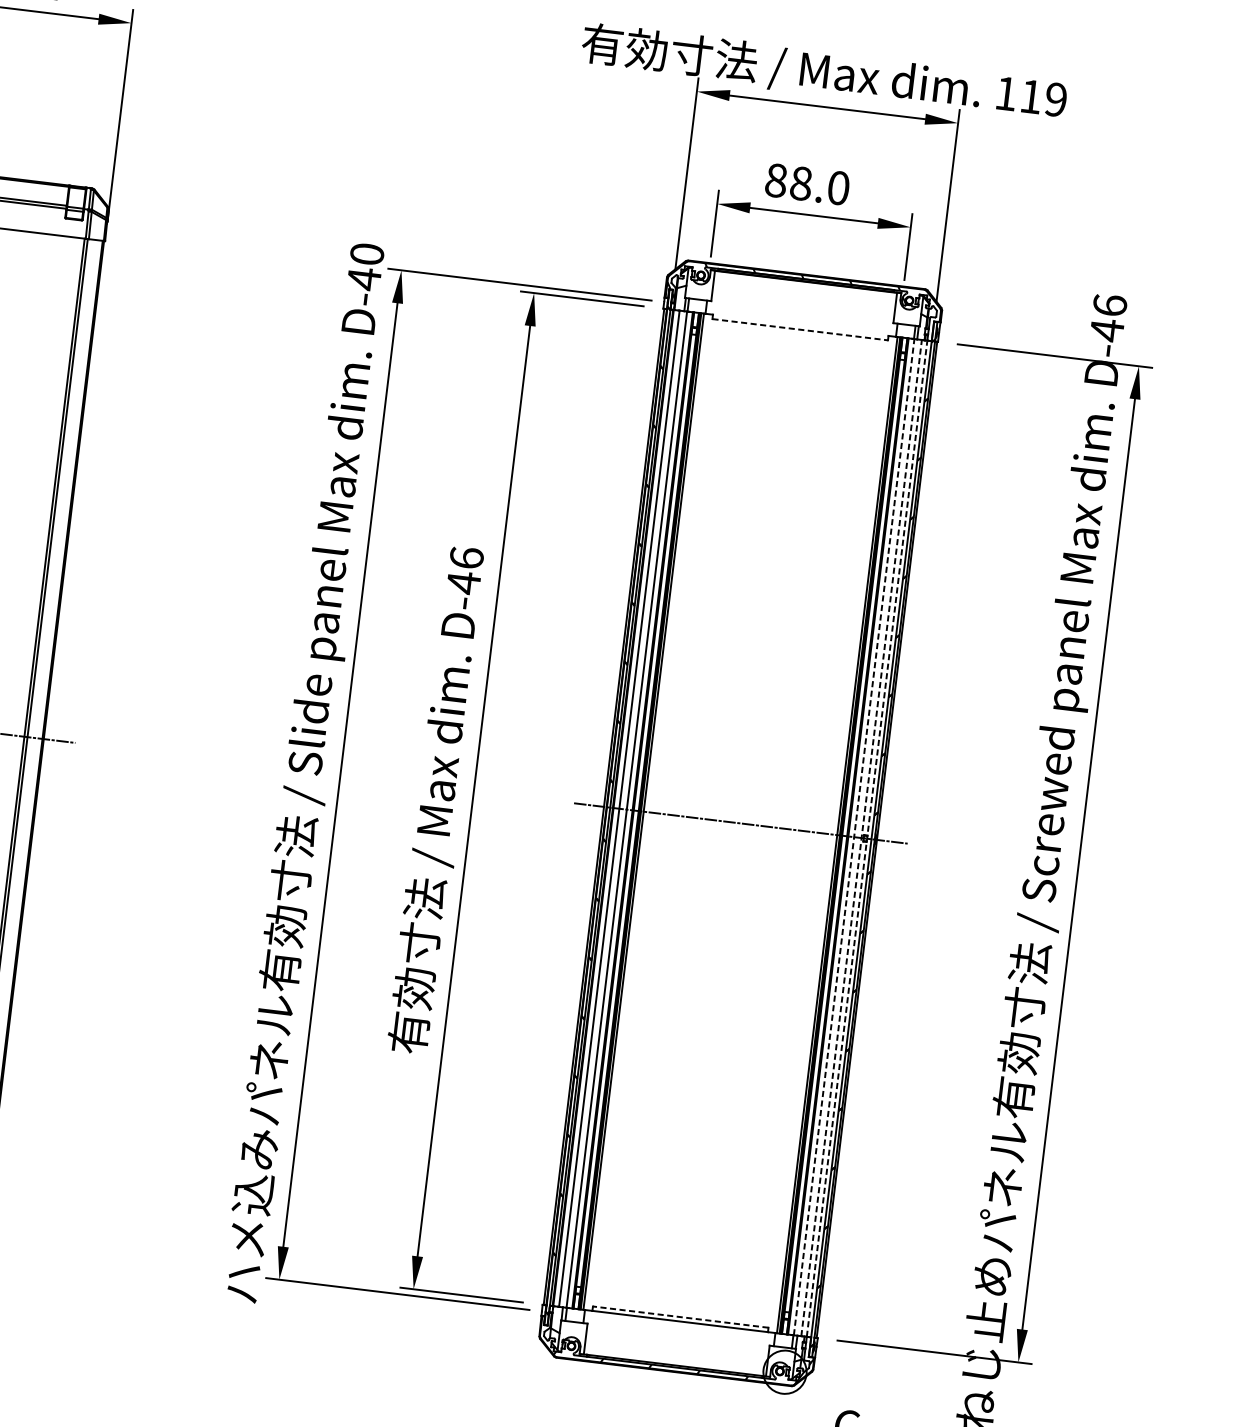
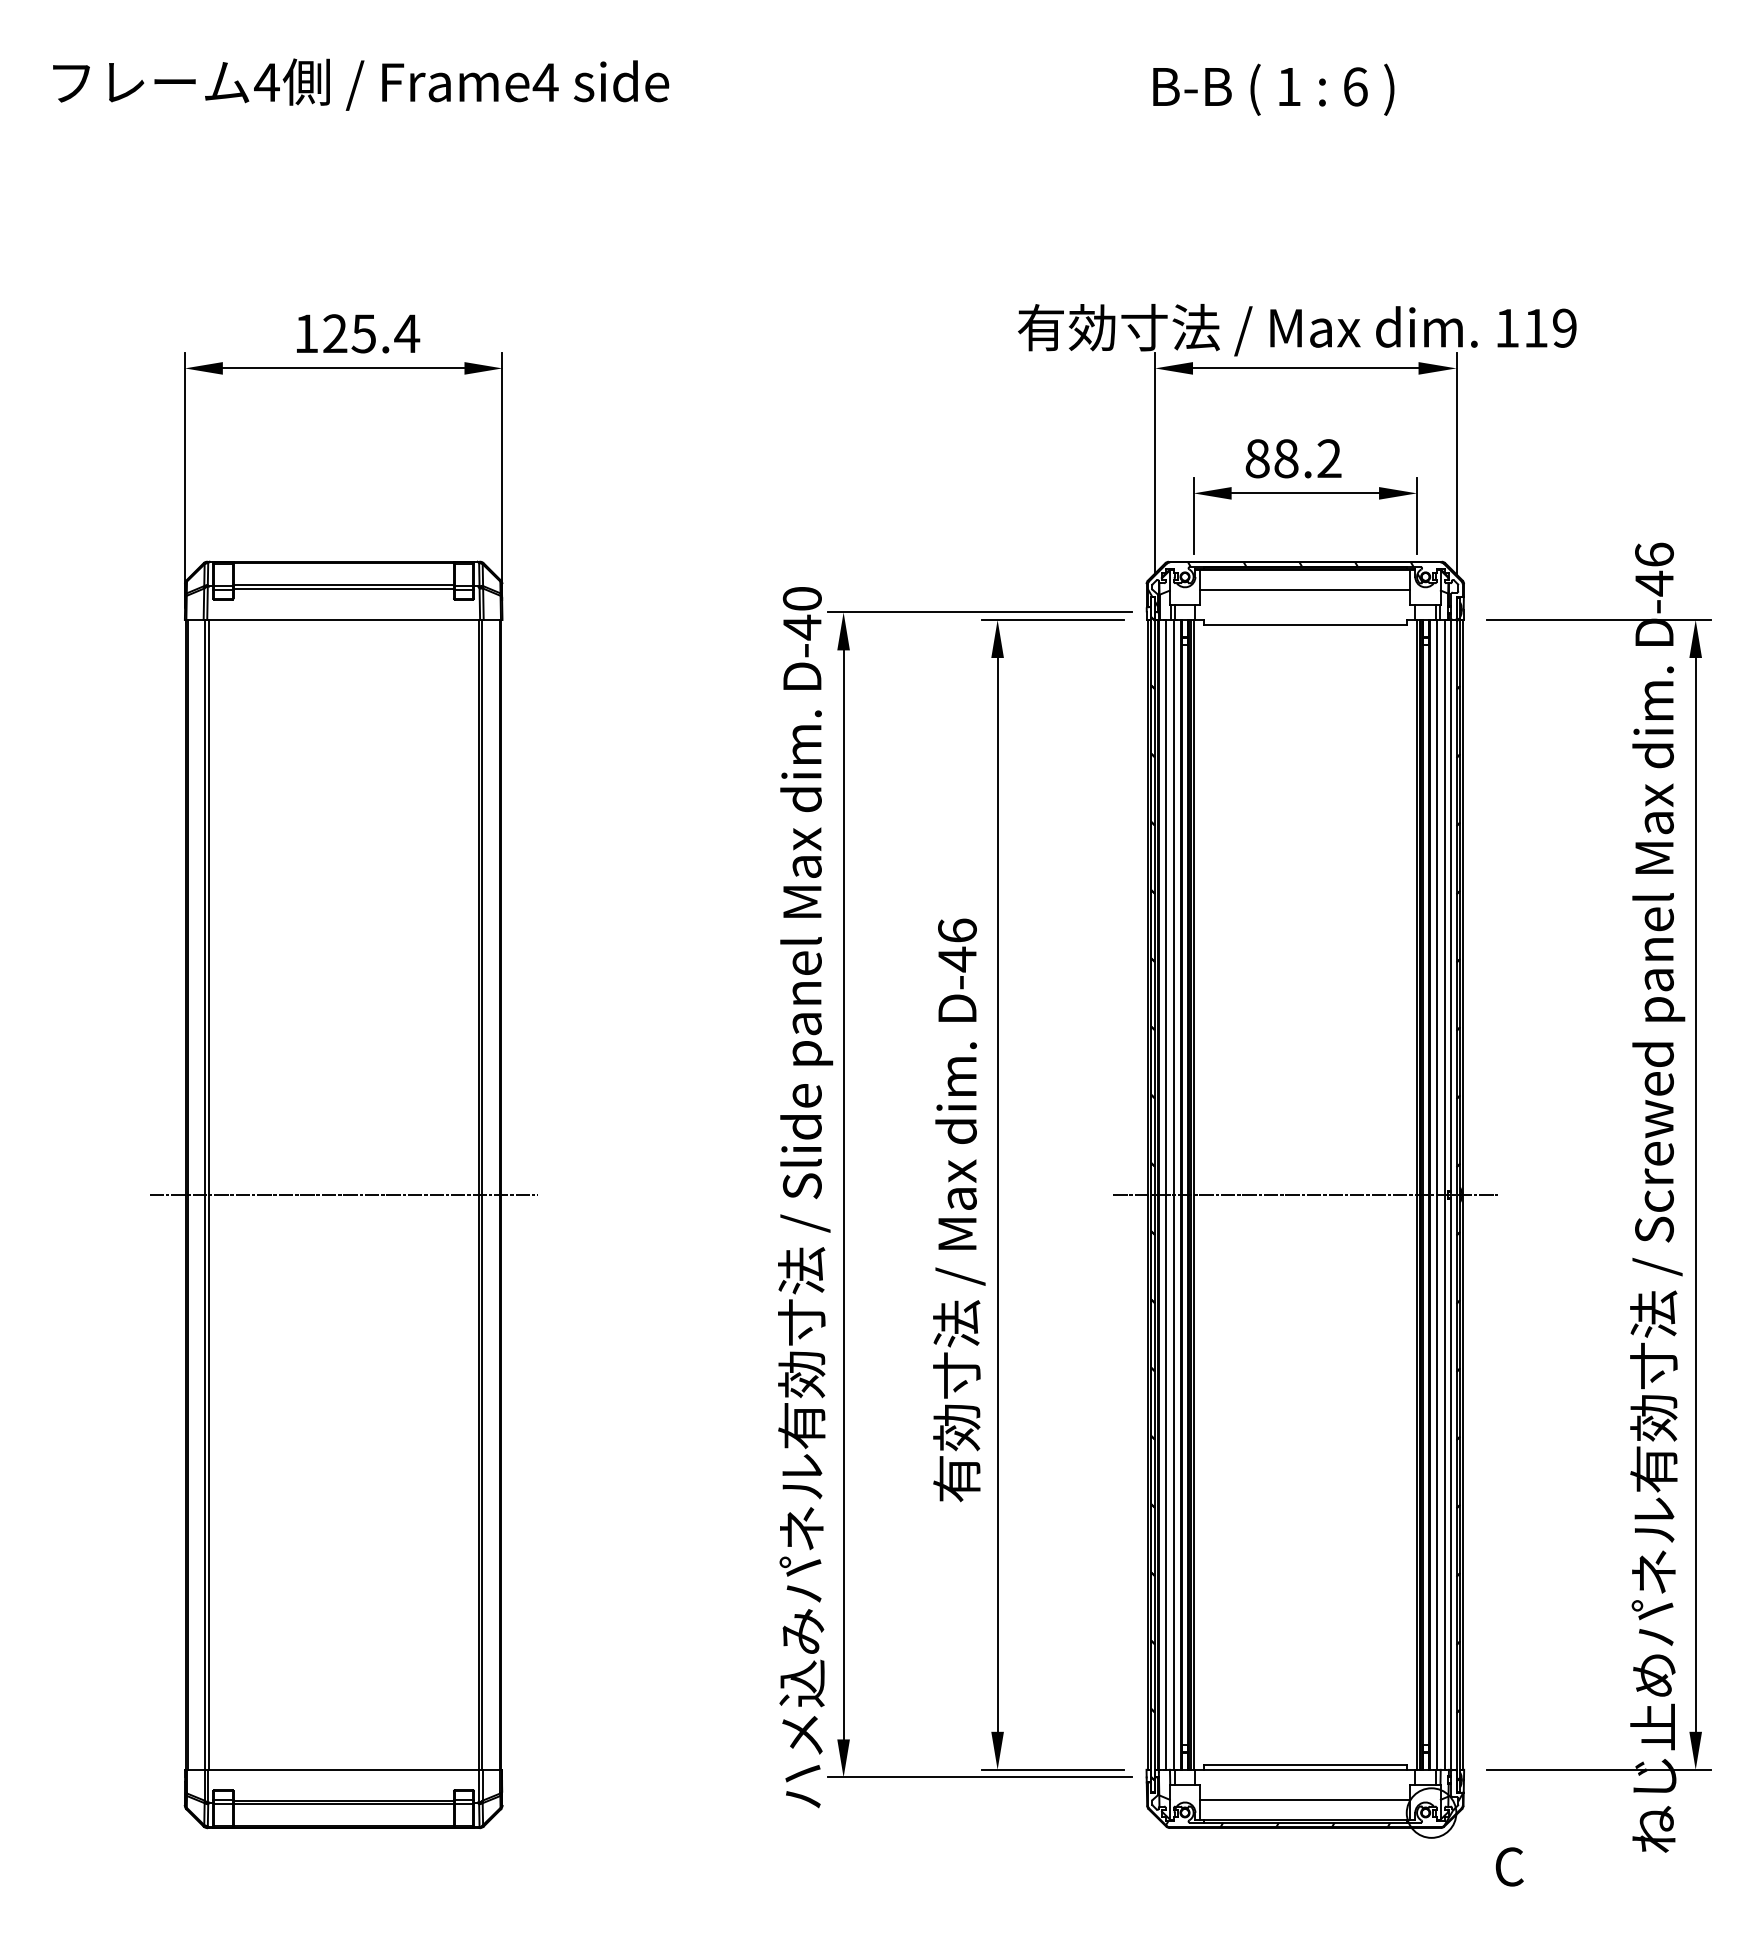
text: (838, 187) -> (1329, 458), 88.0 -> 88.2
line: (803, 299) -> (1305, 590), added
line: (800, 330) -> (1305, 625), dashed -> solid
line: (854, 836) -> (1436, 1194), dashed -> solid
line: (861, 837) -> (1445, 1194), dashed -> solid
line: (867, 838) -> (1451, 1194), dashed -> solid
line: (680, 1316) -> (1304, 1764), dashed -> solid
line: (677, 1348) -> (1305, 1800), added

